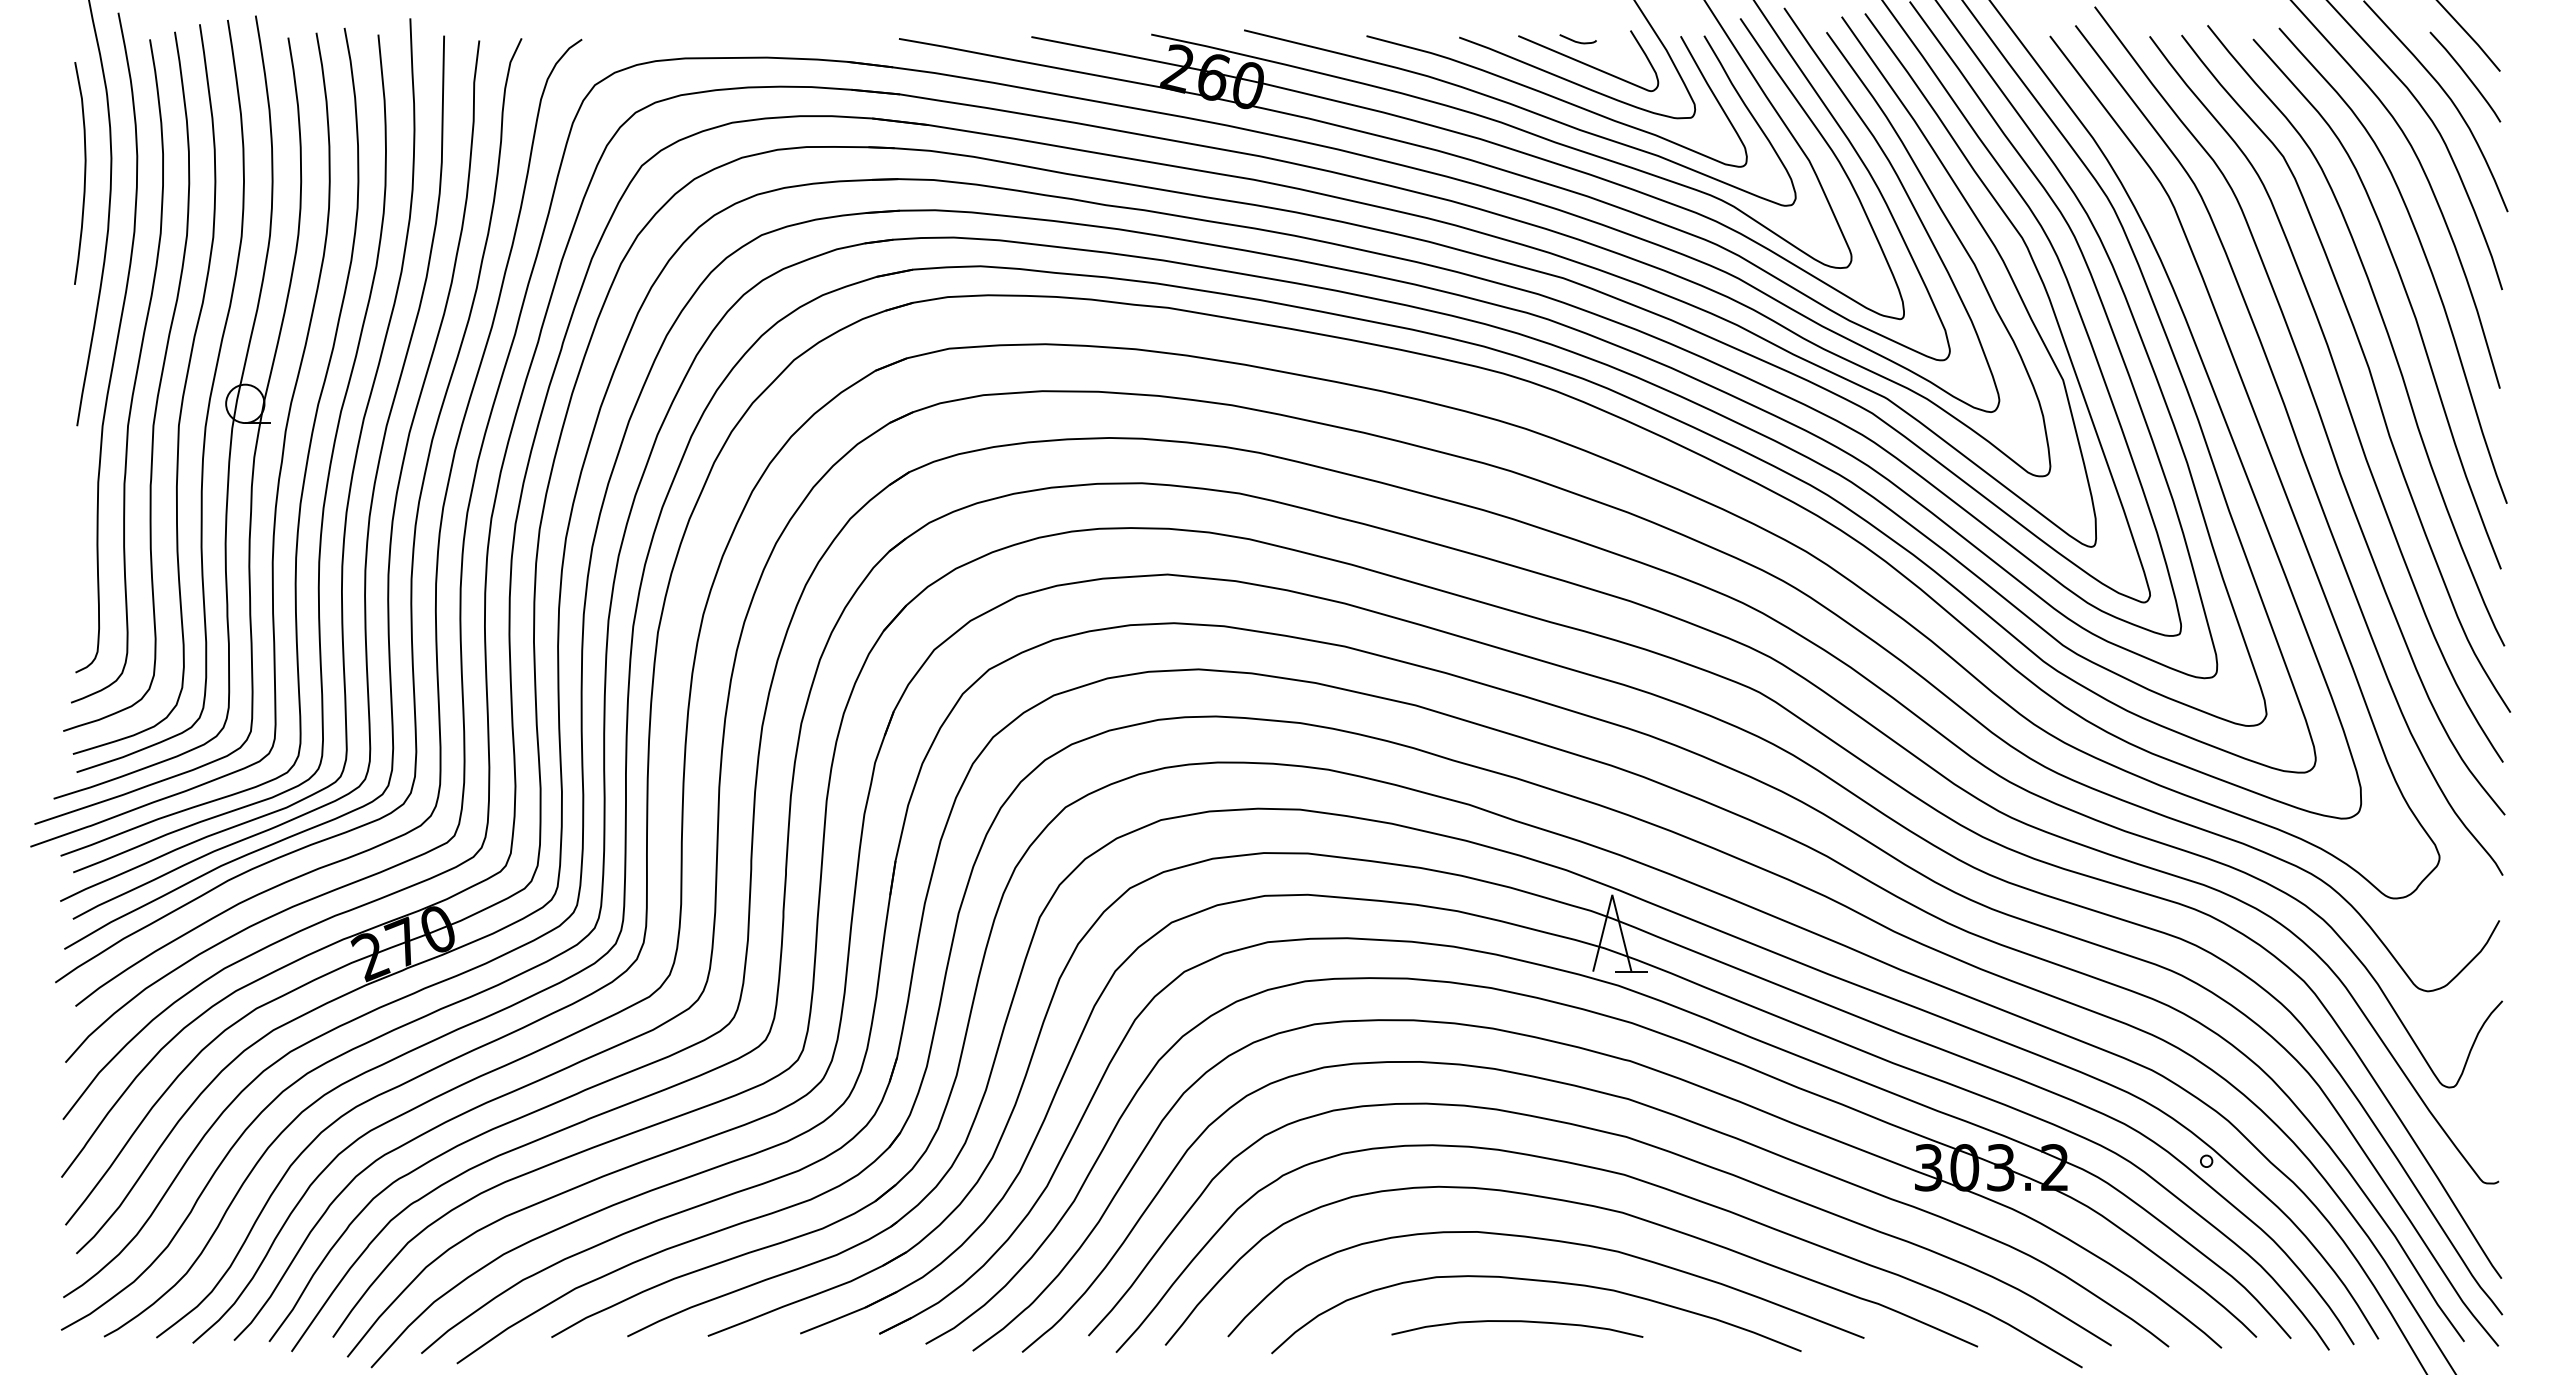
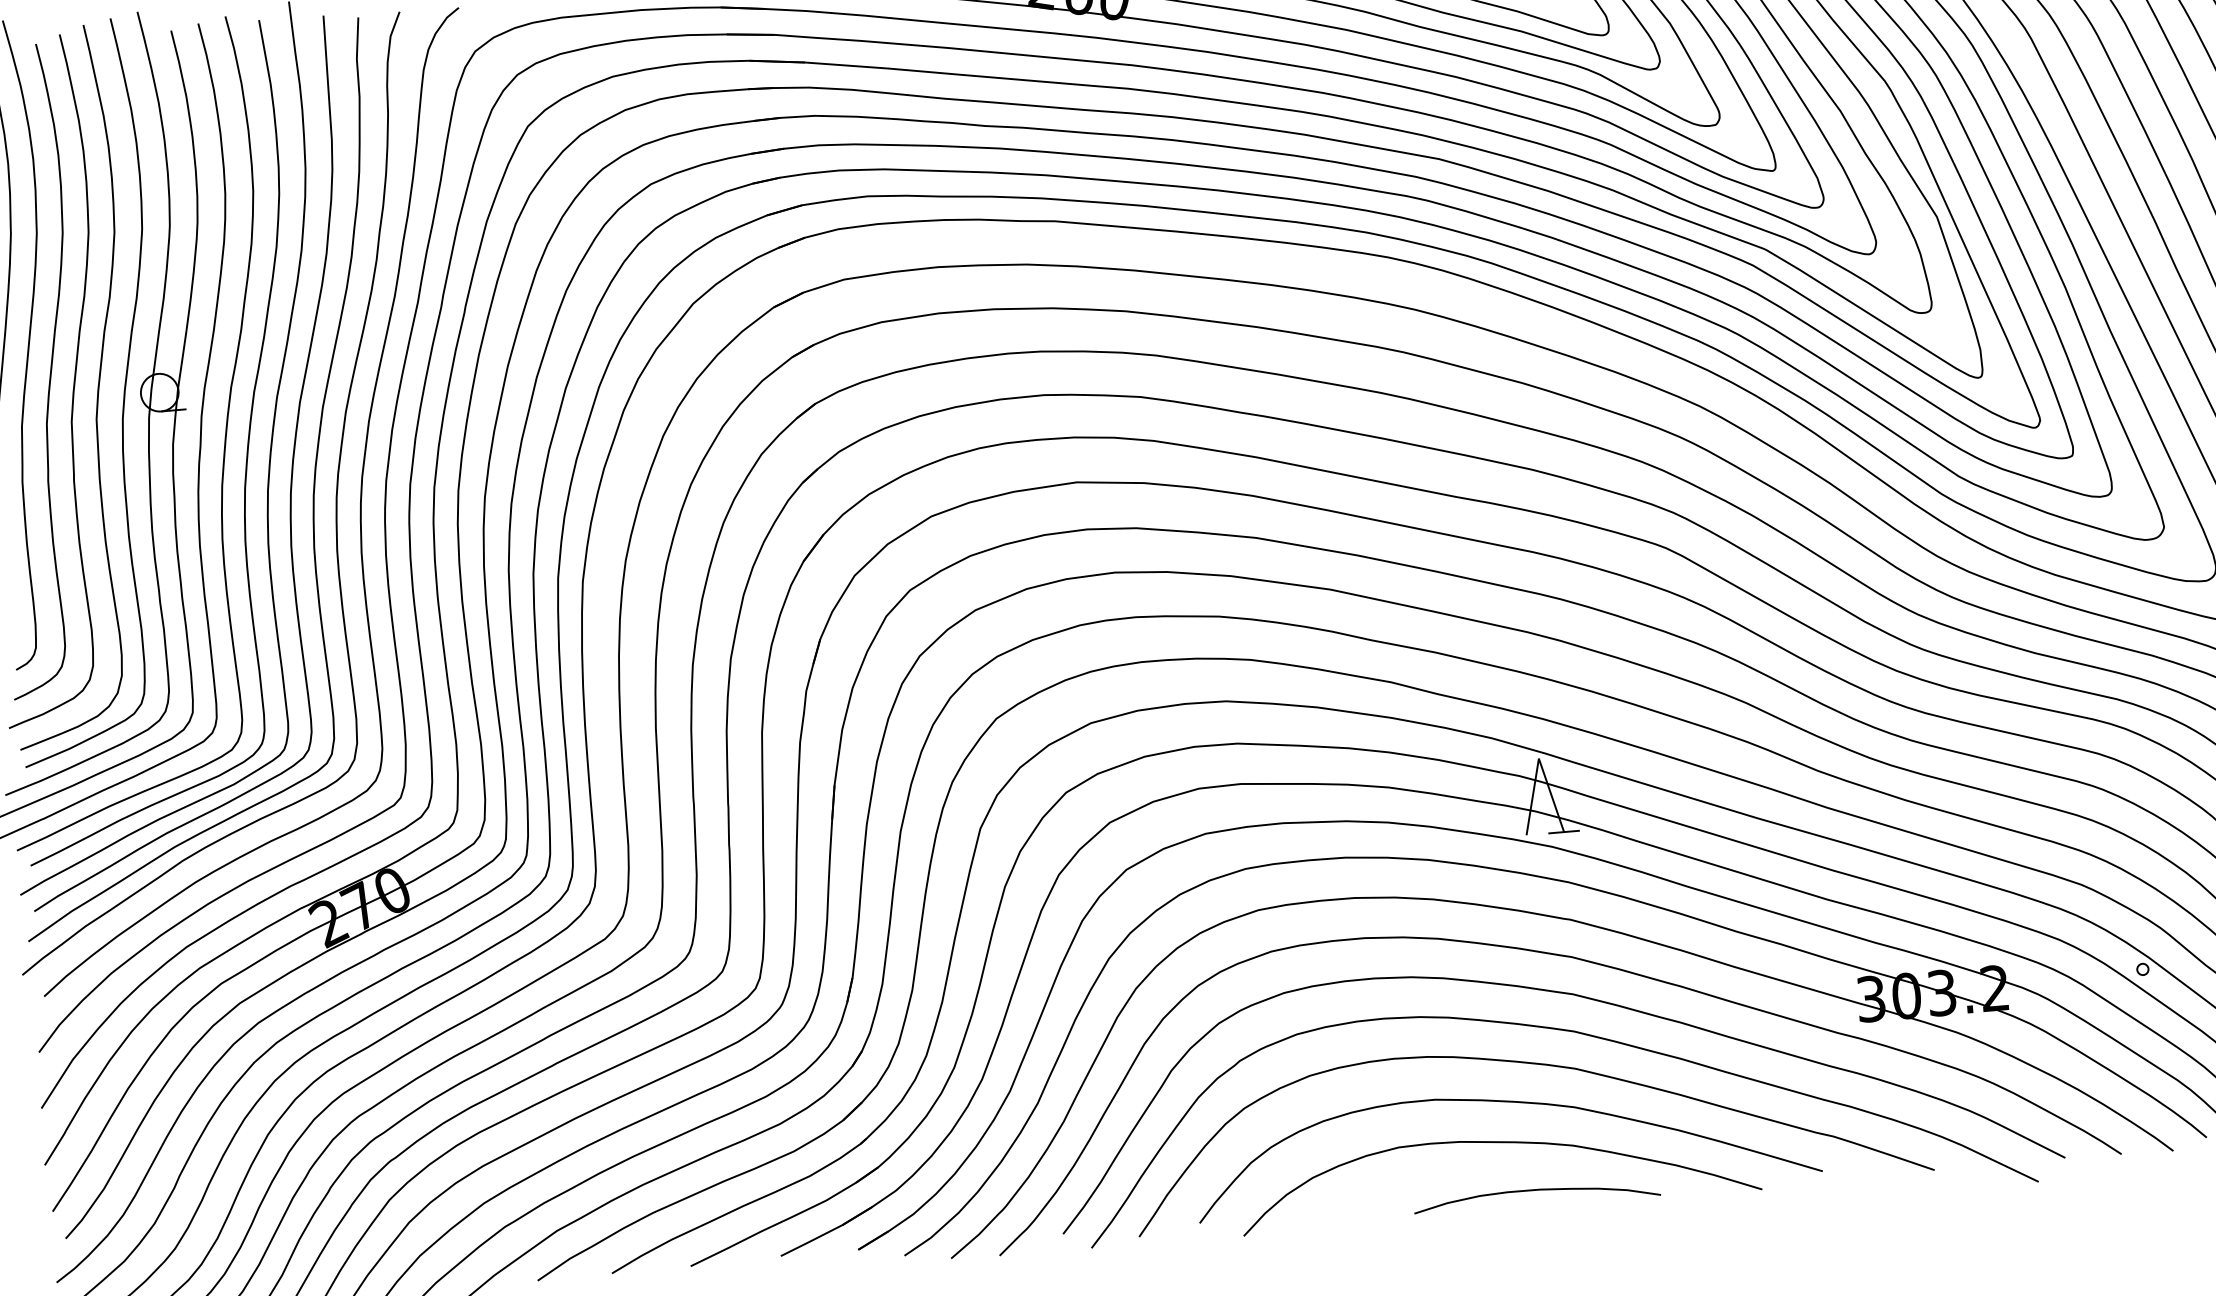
curve: (1517, 1322) -> (1536, 1191), moved

